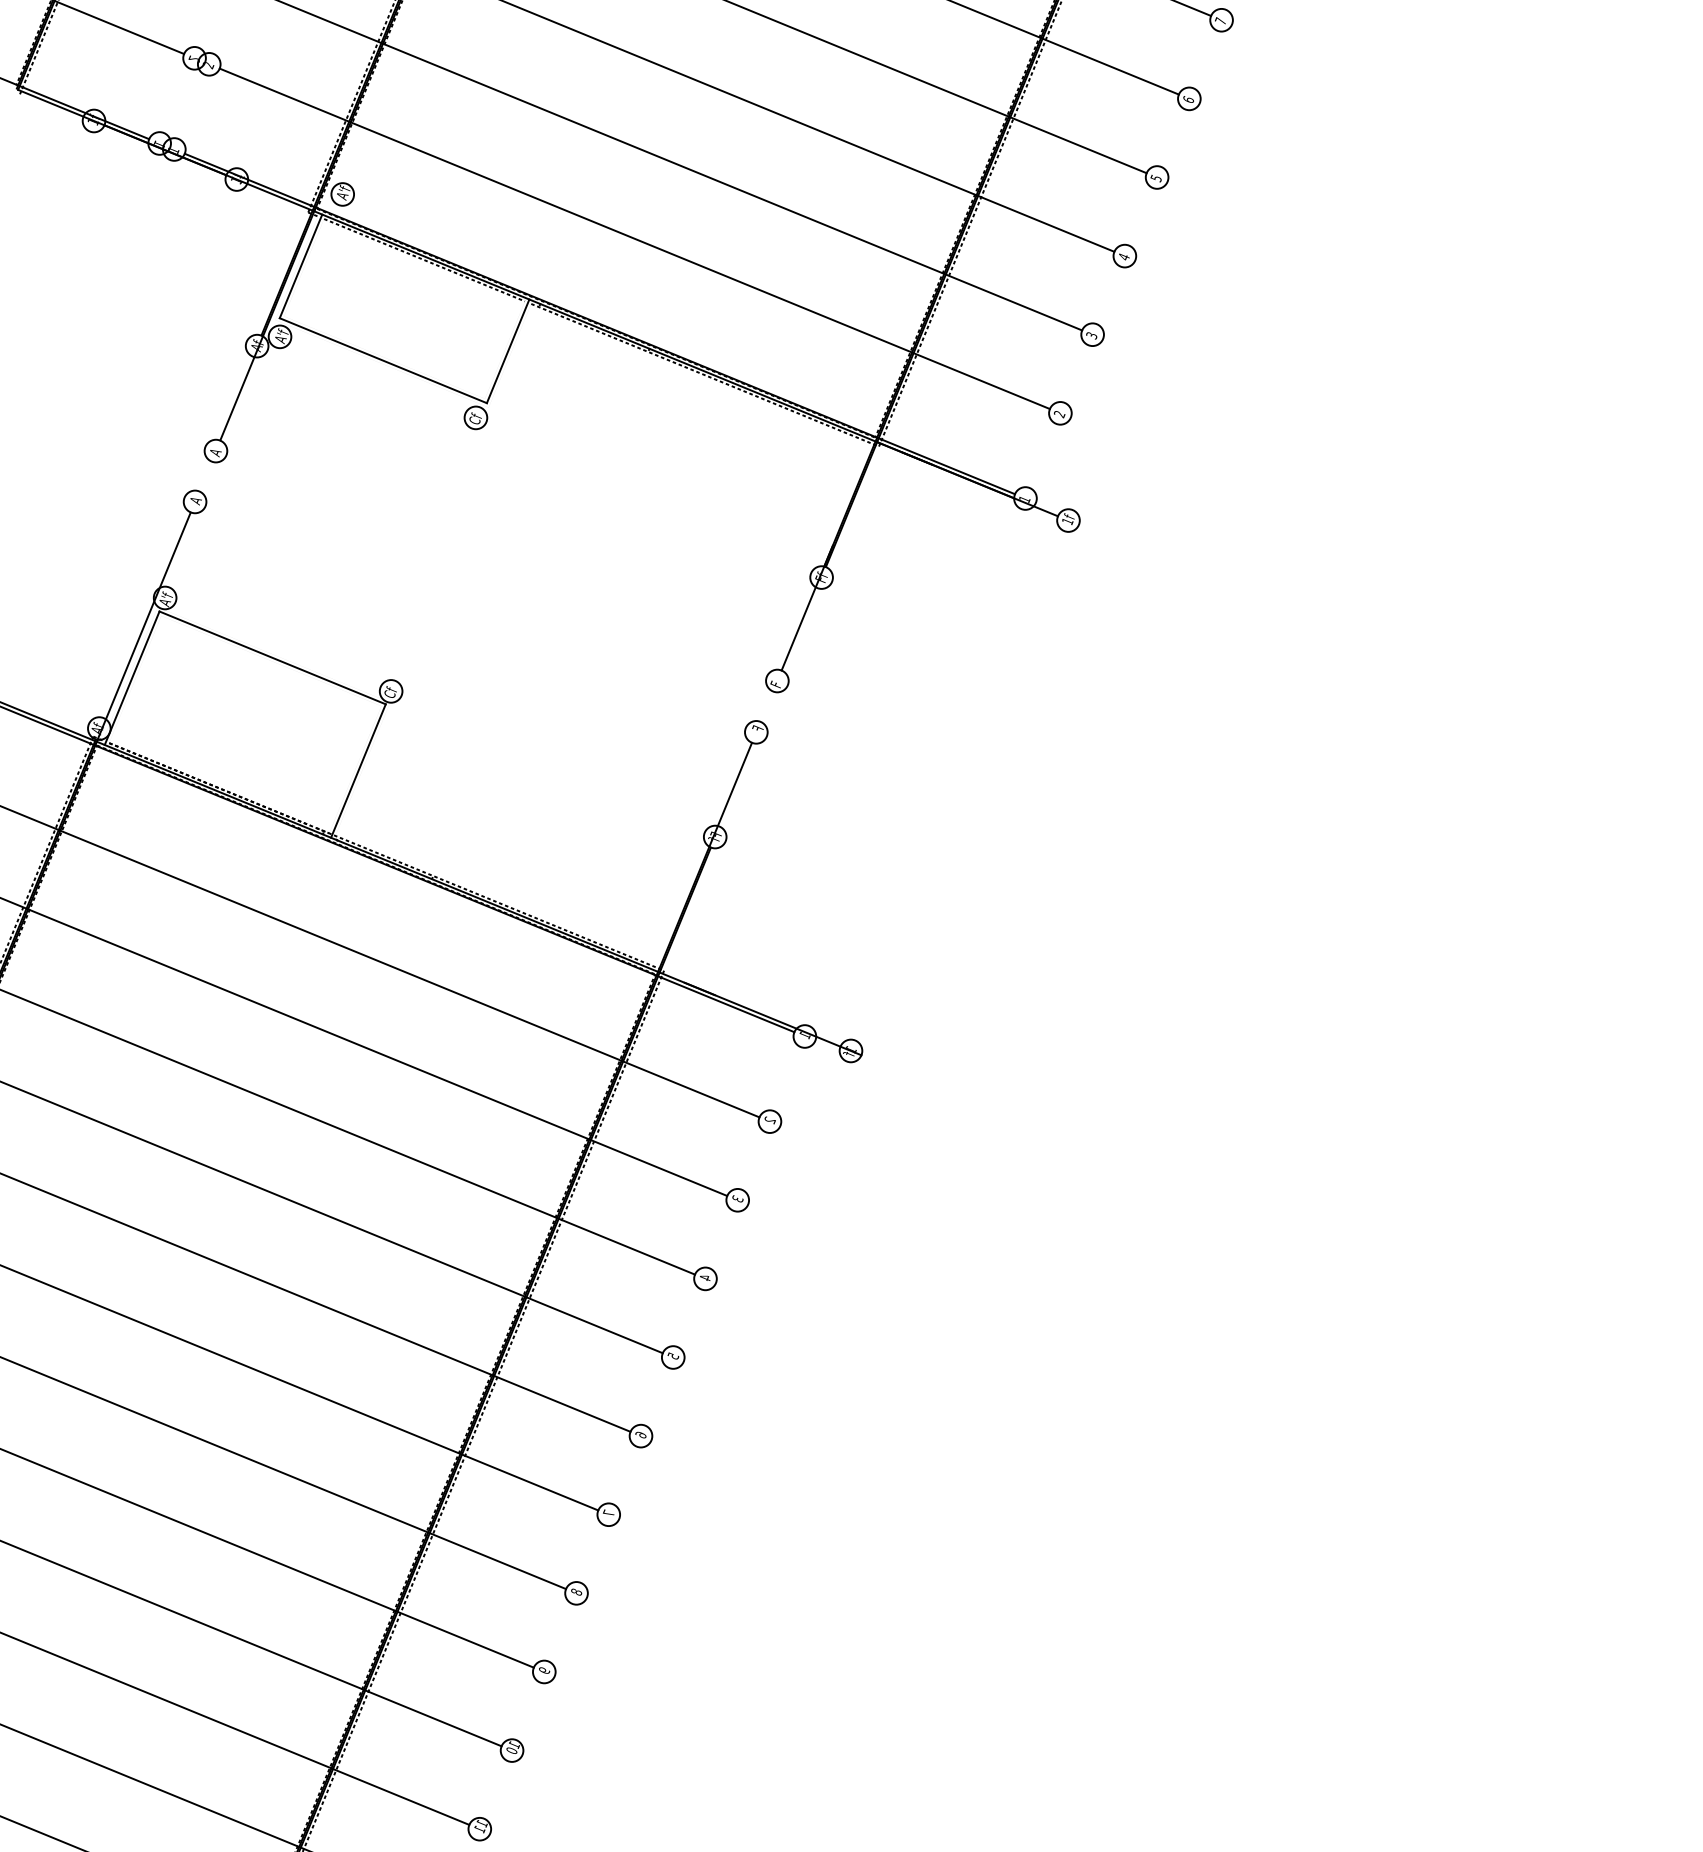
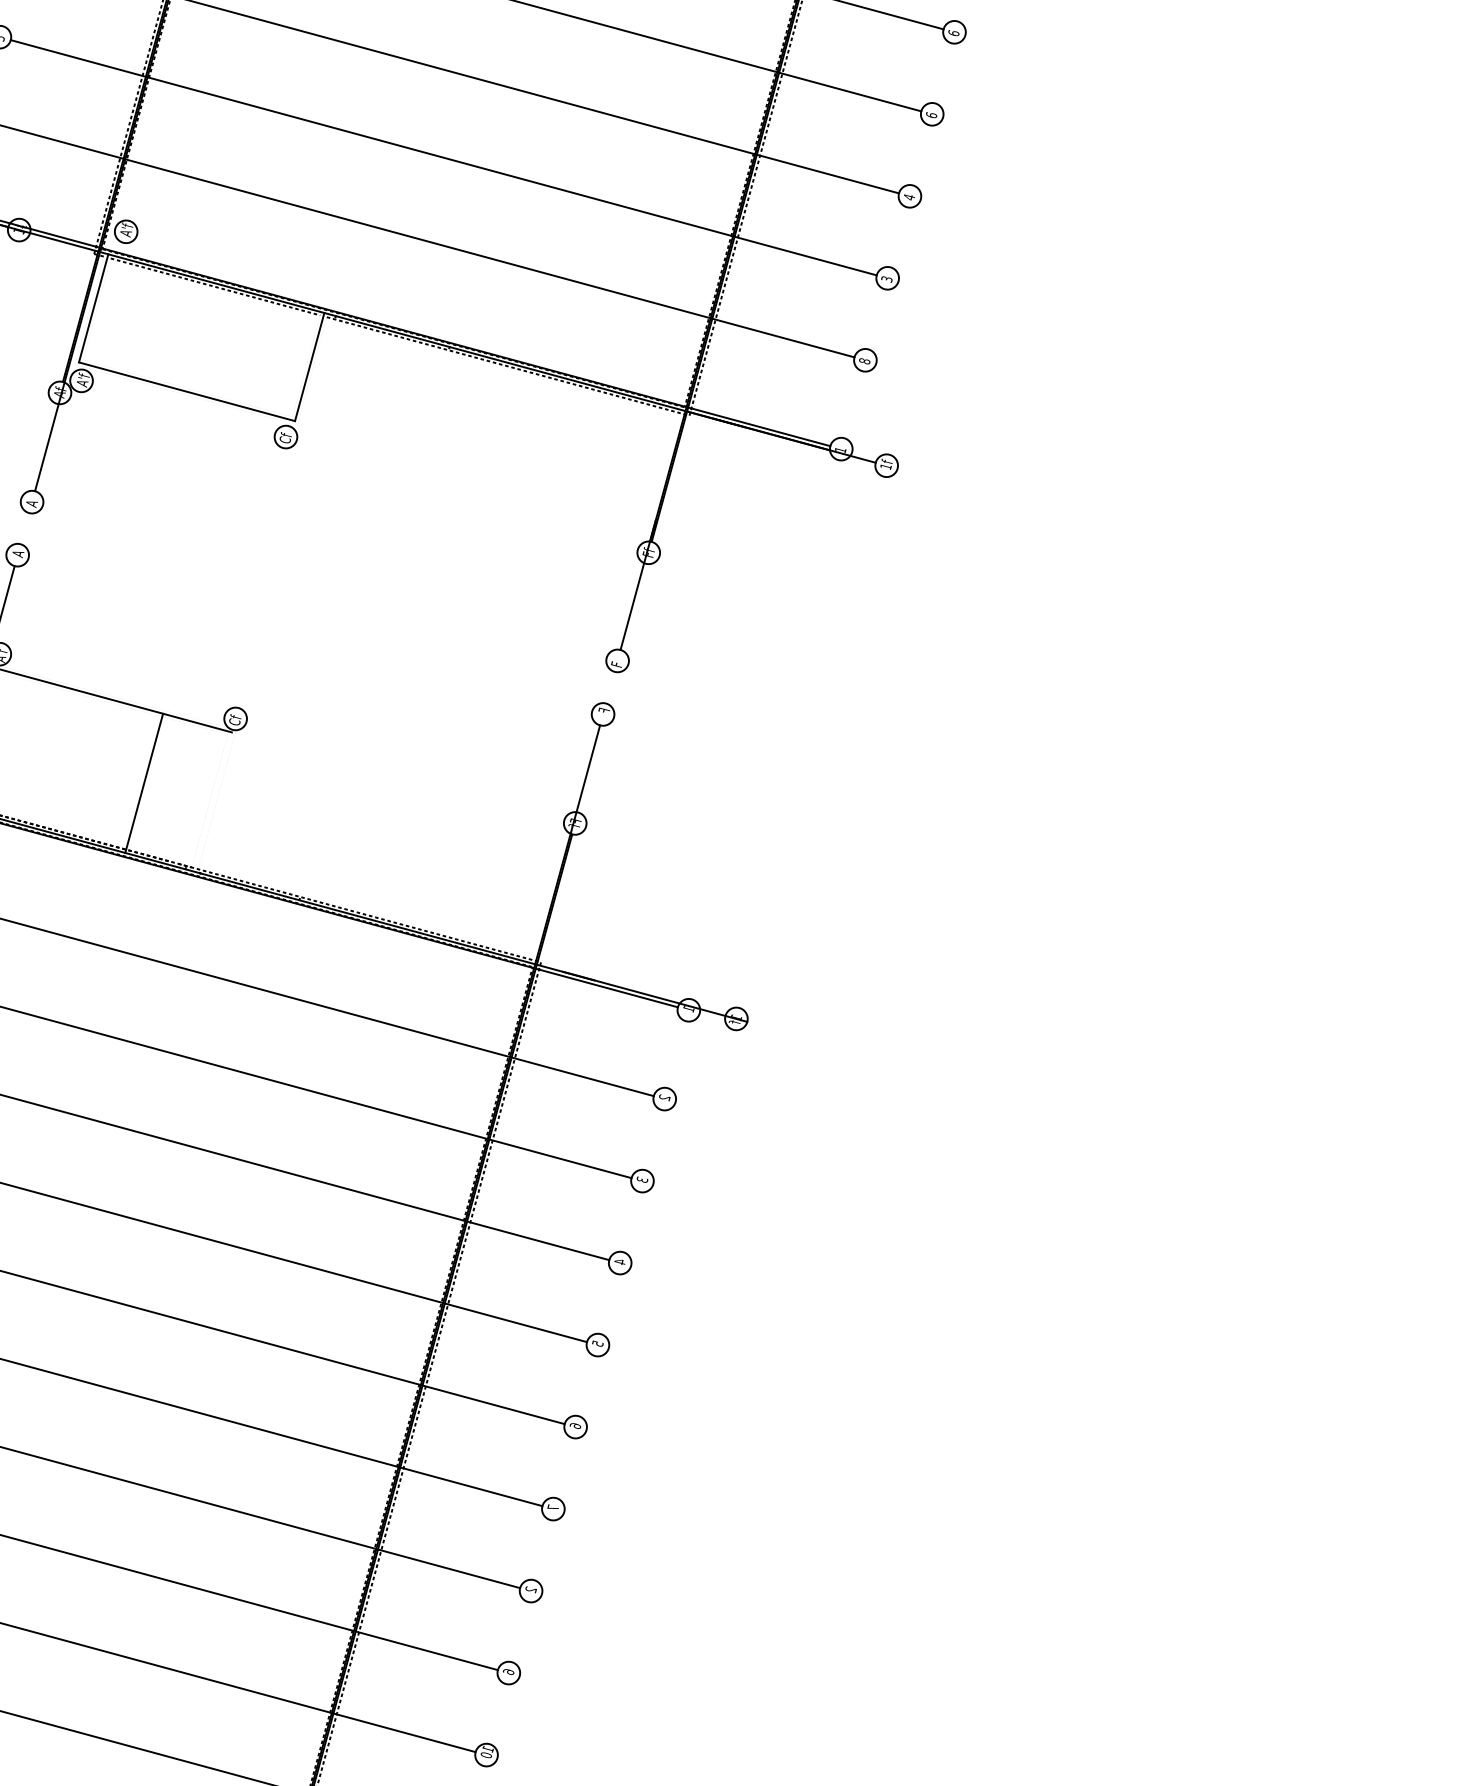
text: (1155, 178) -> (930, 115), 5 -> 6
text: (1059, 414) -> (864, 361), 2 -> 8
line: (358, 770) -> (144, 782), moved
text: (576, 1591) -> (530, 1589), 8 -> 2
text: (544, 1670) -> (508, 1671), 9 -> 6

